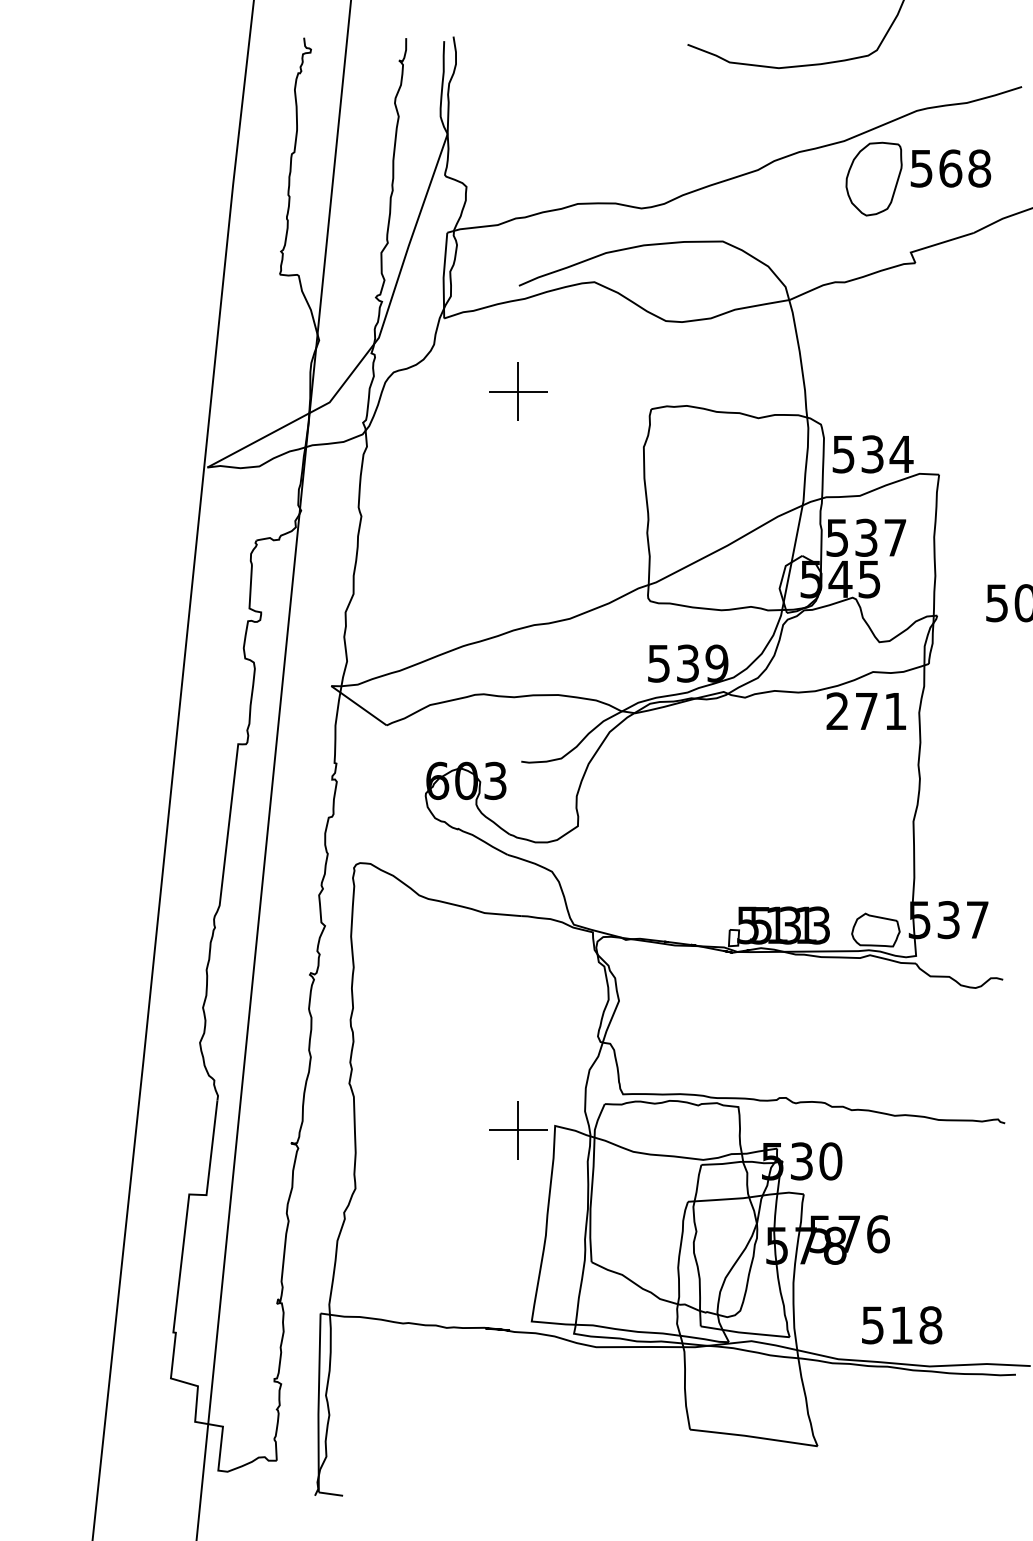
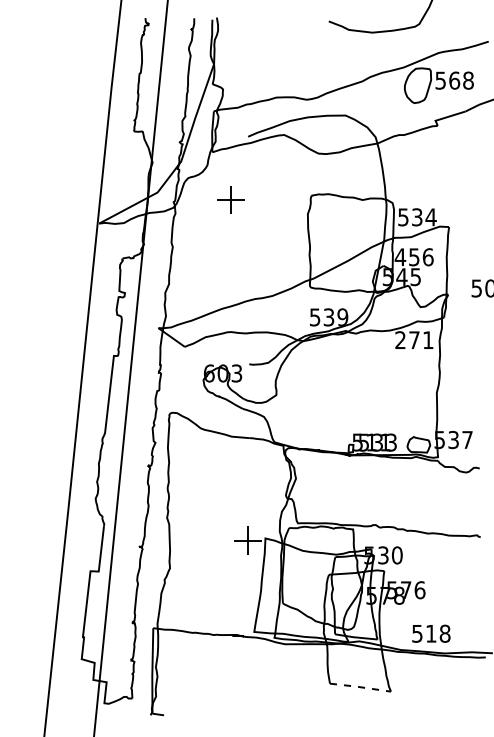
part: (517, 389) -> (230, 199), moved
text: (864, 538) -> (413, 257), 537 -> 456
line: (753, 1437) -> (360, 687), solid -> dashed

